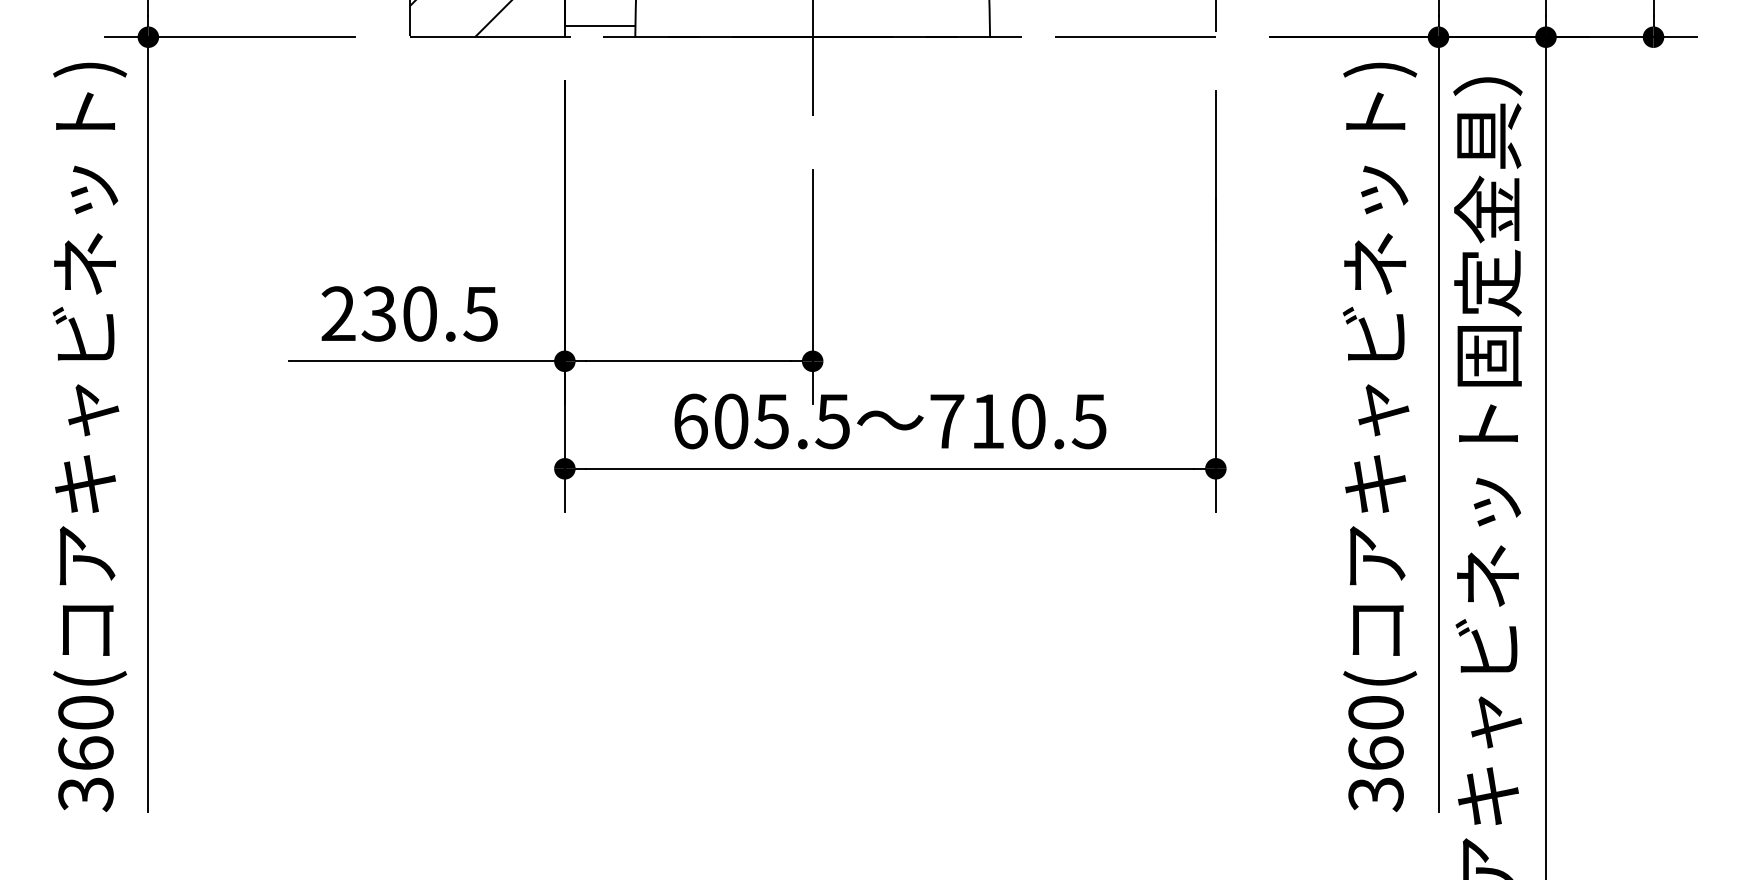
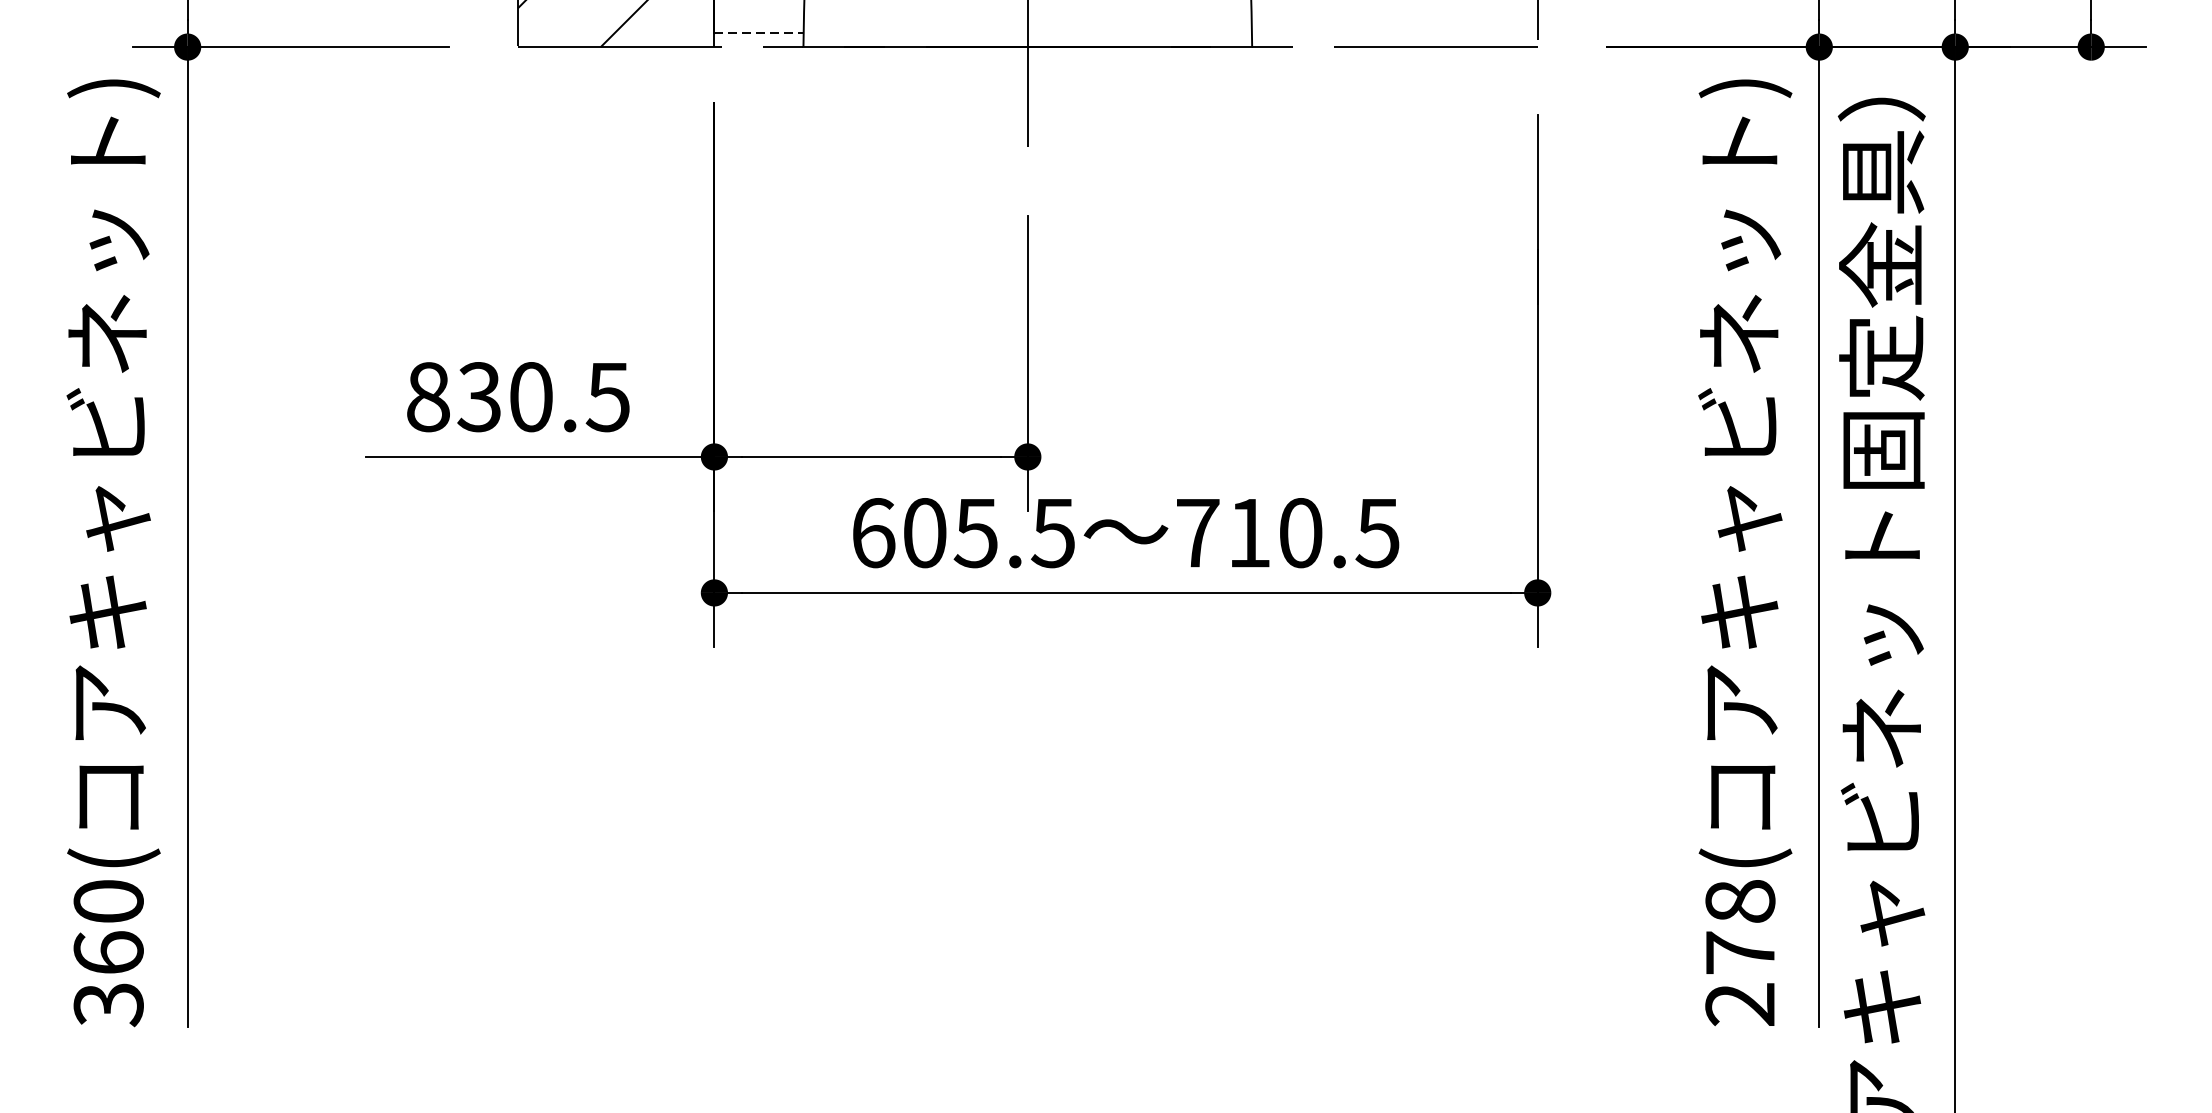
line: (600, 26) -> (759, 33), solid -> dashed
text: (338, 313) -> (428, 396), 230.5 -> 830.5
text: (1375, 753) -> (1739, 952), 360( -> 278(

